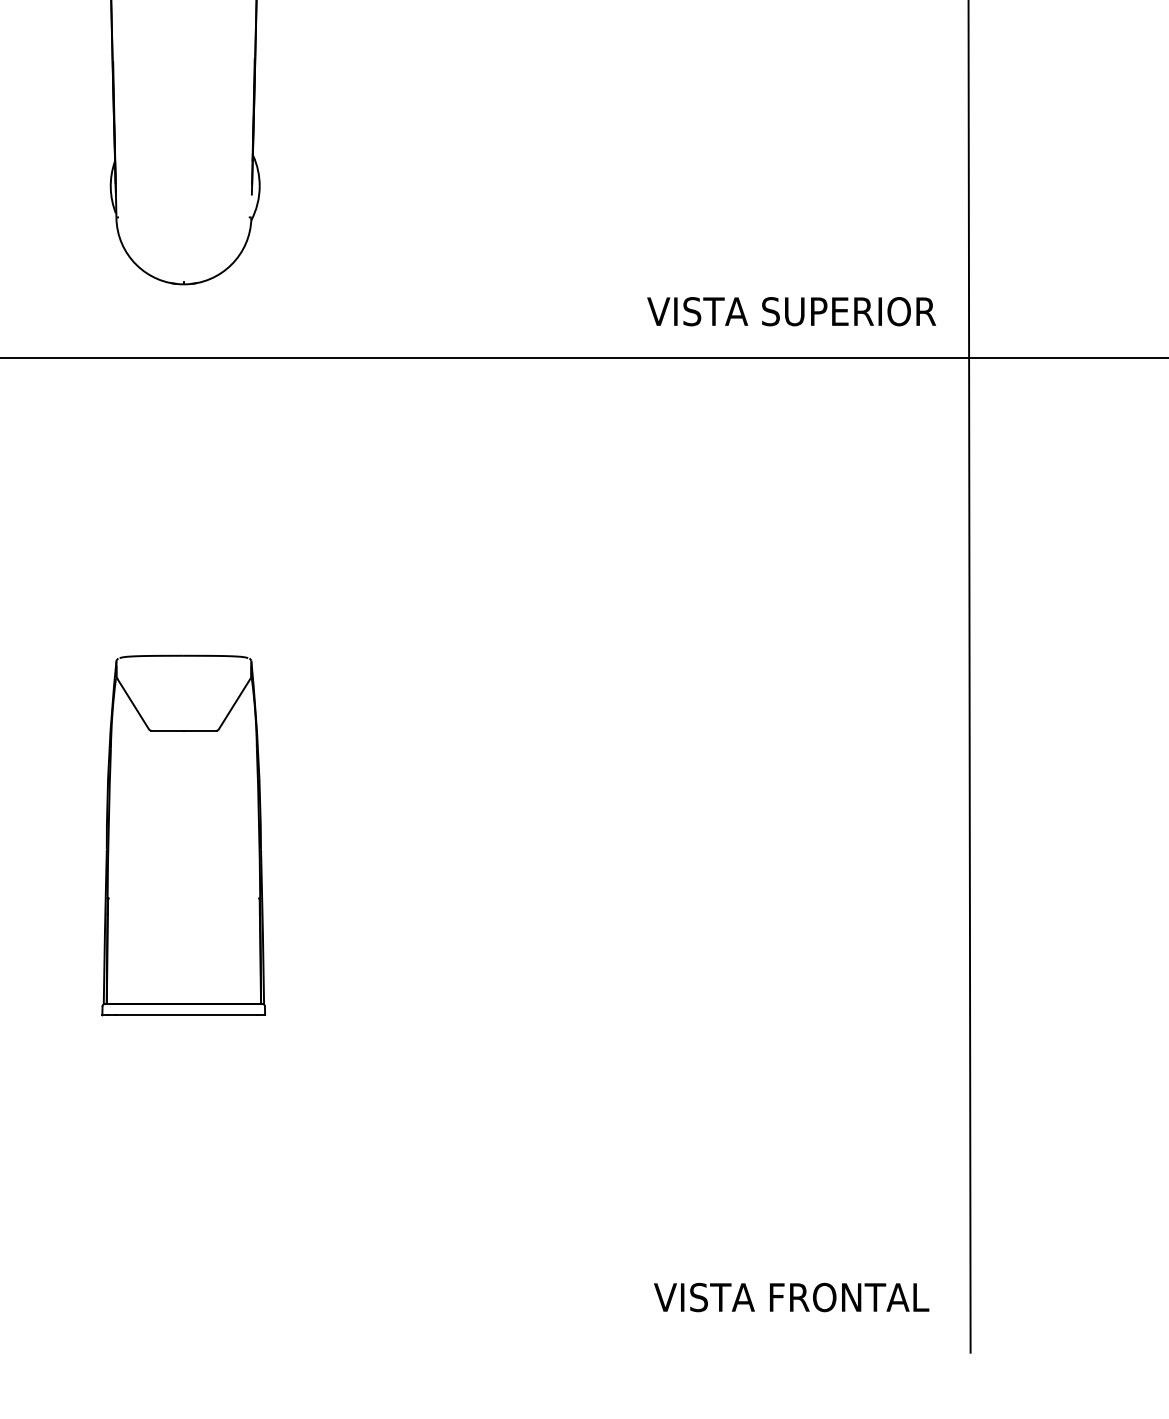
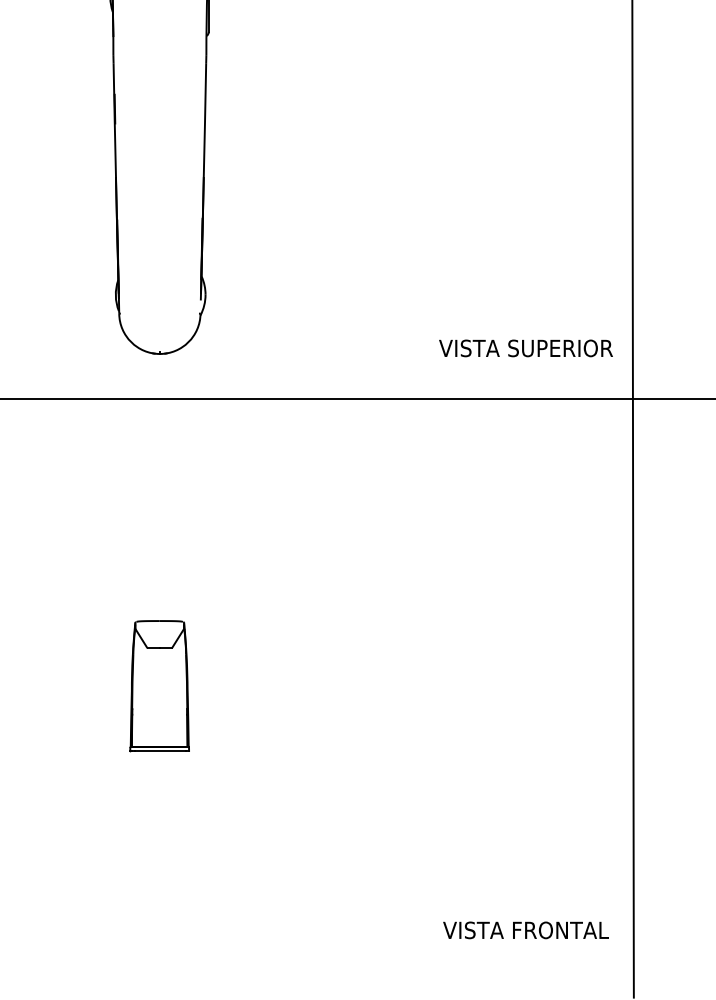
text: (790, 311) -> (525, 348), moved
part: (183, 834) -> (159, 685), size x0.6
text: (790, 1297) -> (525, 930), moved

